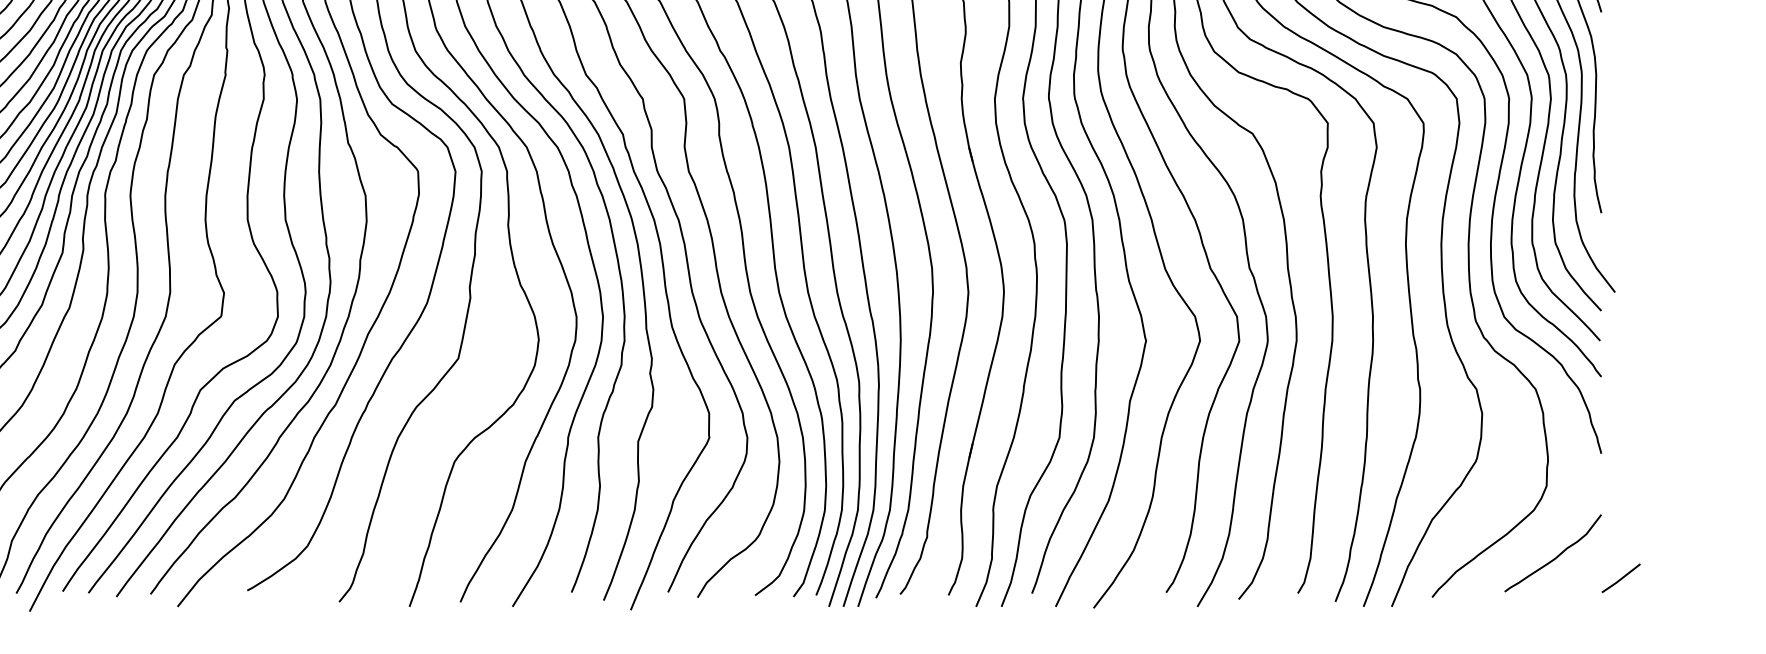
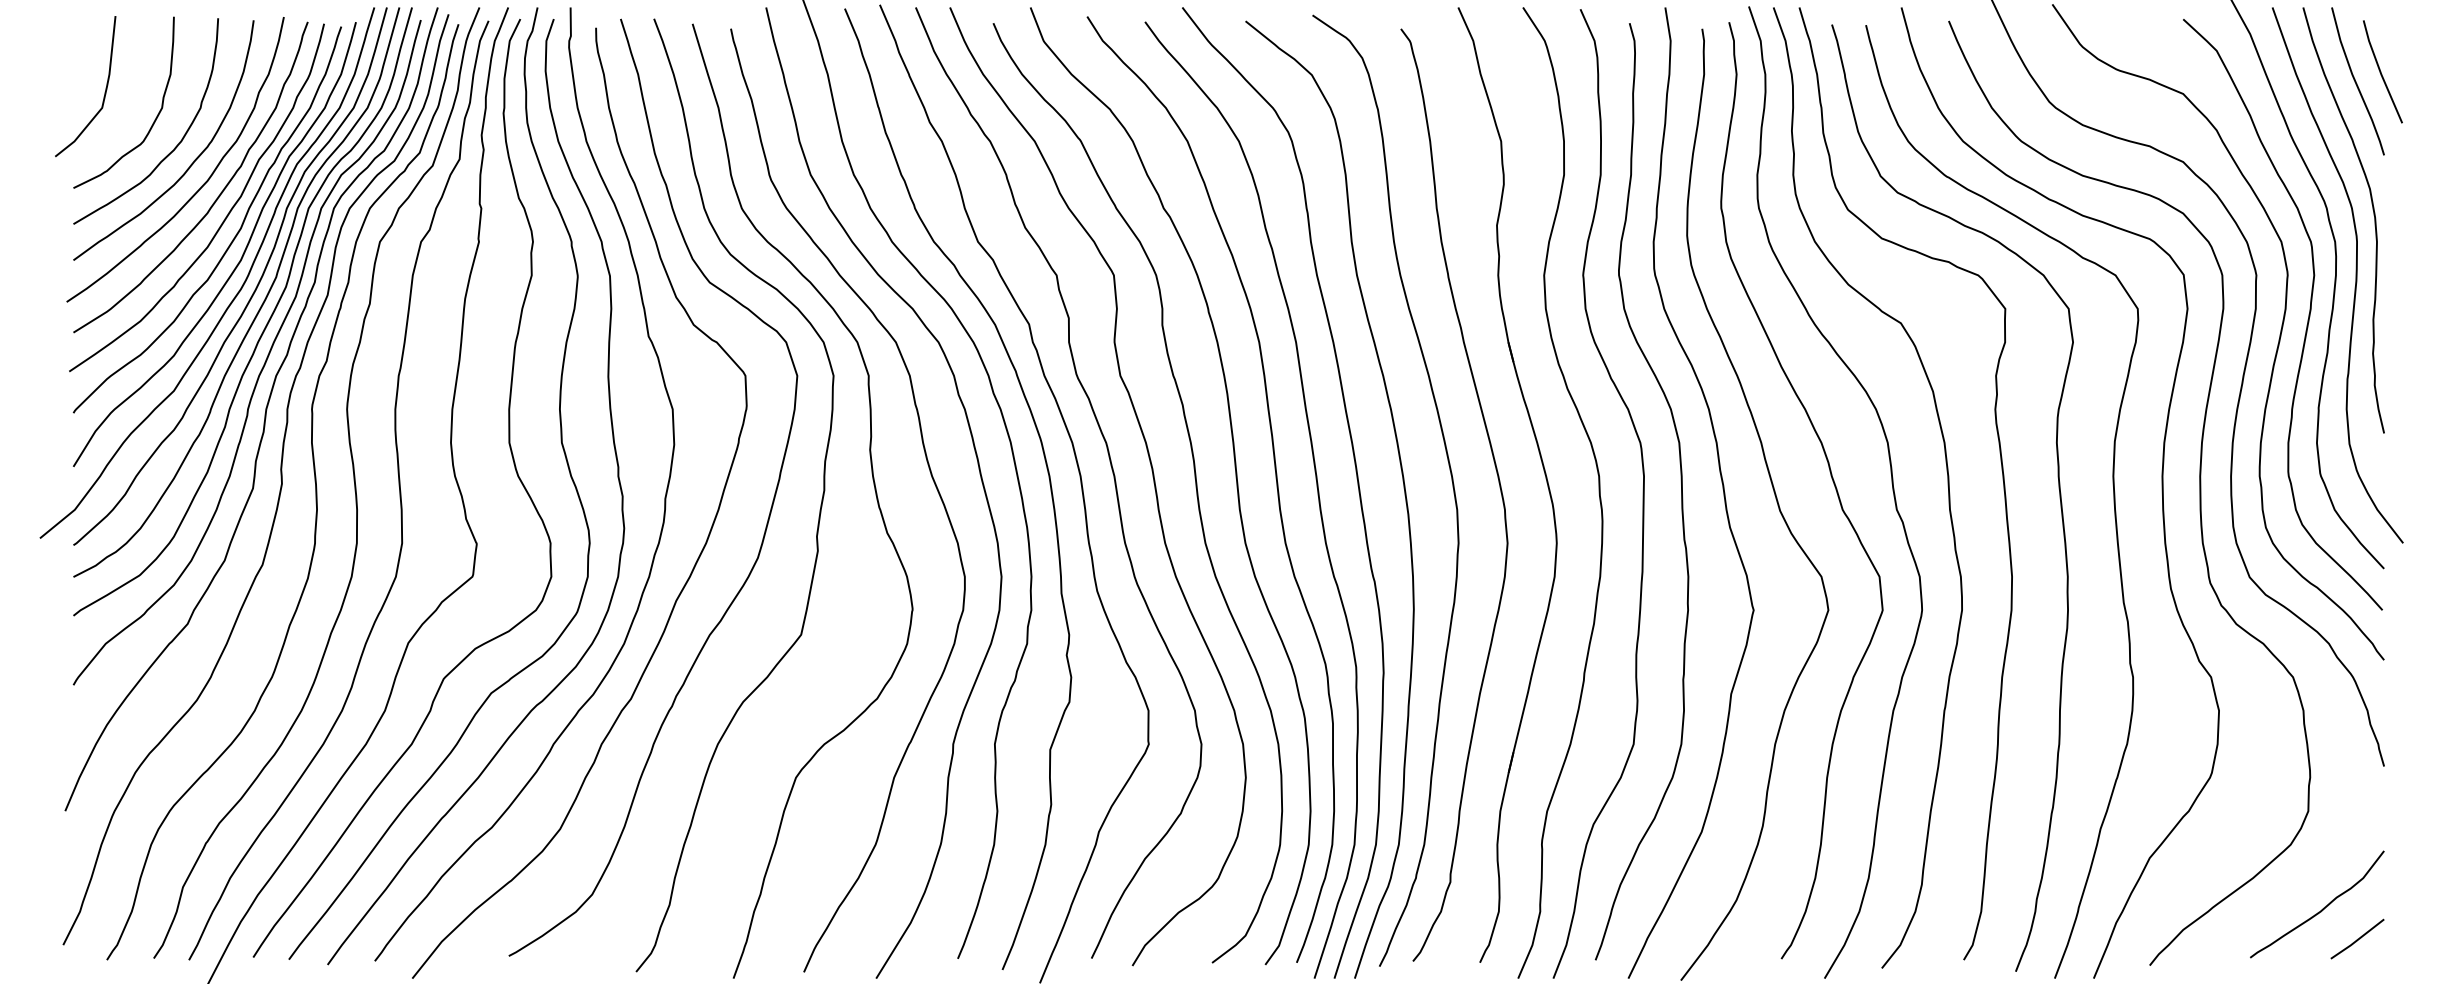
line: (1621, 577) -> (2357, 938), moved

